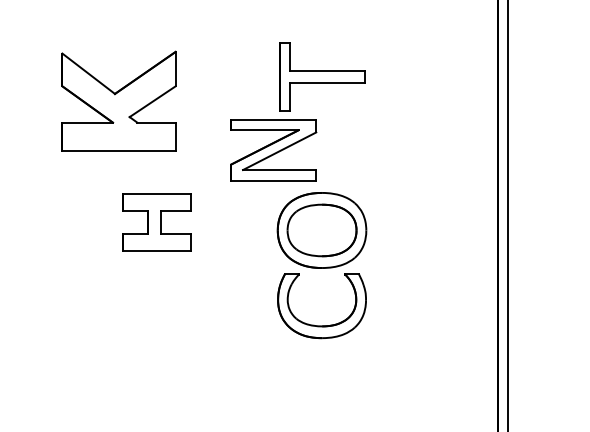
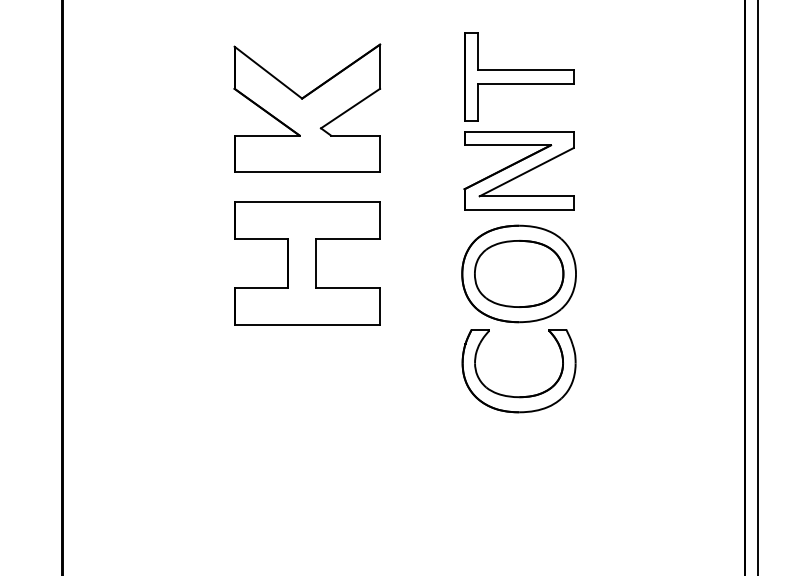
part: (119, 100) -> (307, 107), moved
part: (273, 149) -> (518, 170), moved
part: (157, 222) -> (307, 263), size x1.67

